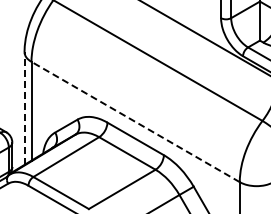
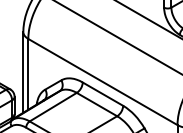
line: (24, 108) -> (23, 72), dashed -> solid
line: (135, 121) -> (102, 81), dashed -> solid

